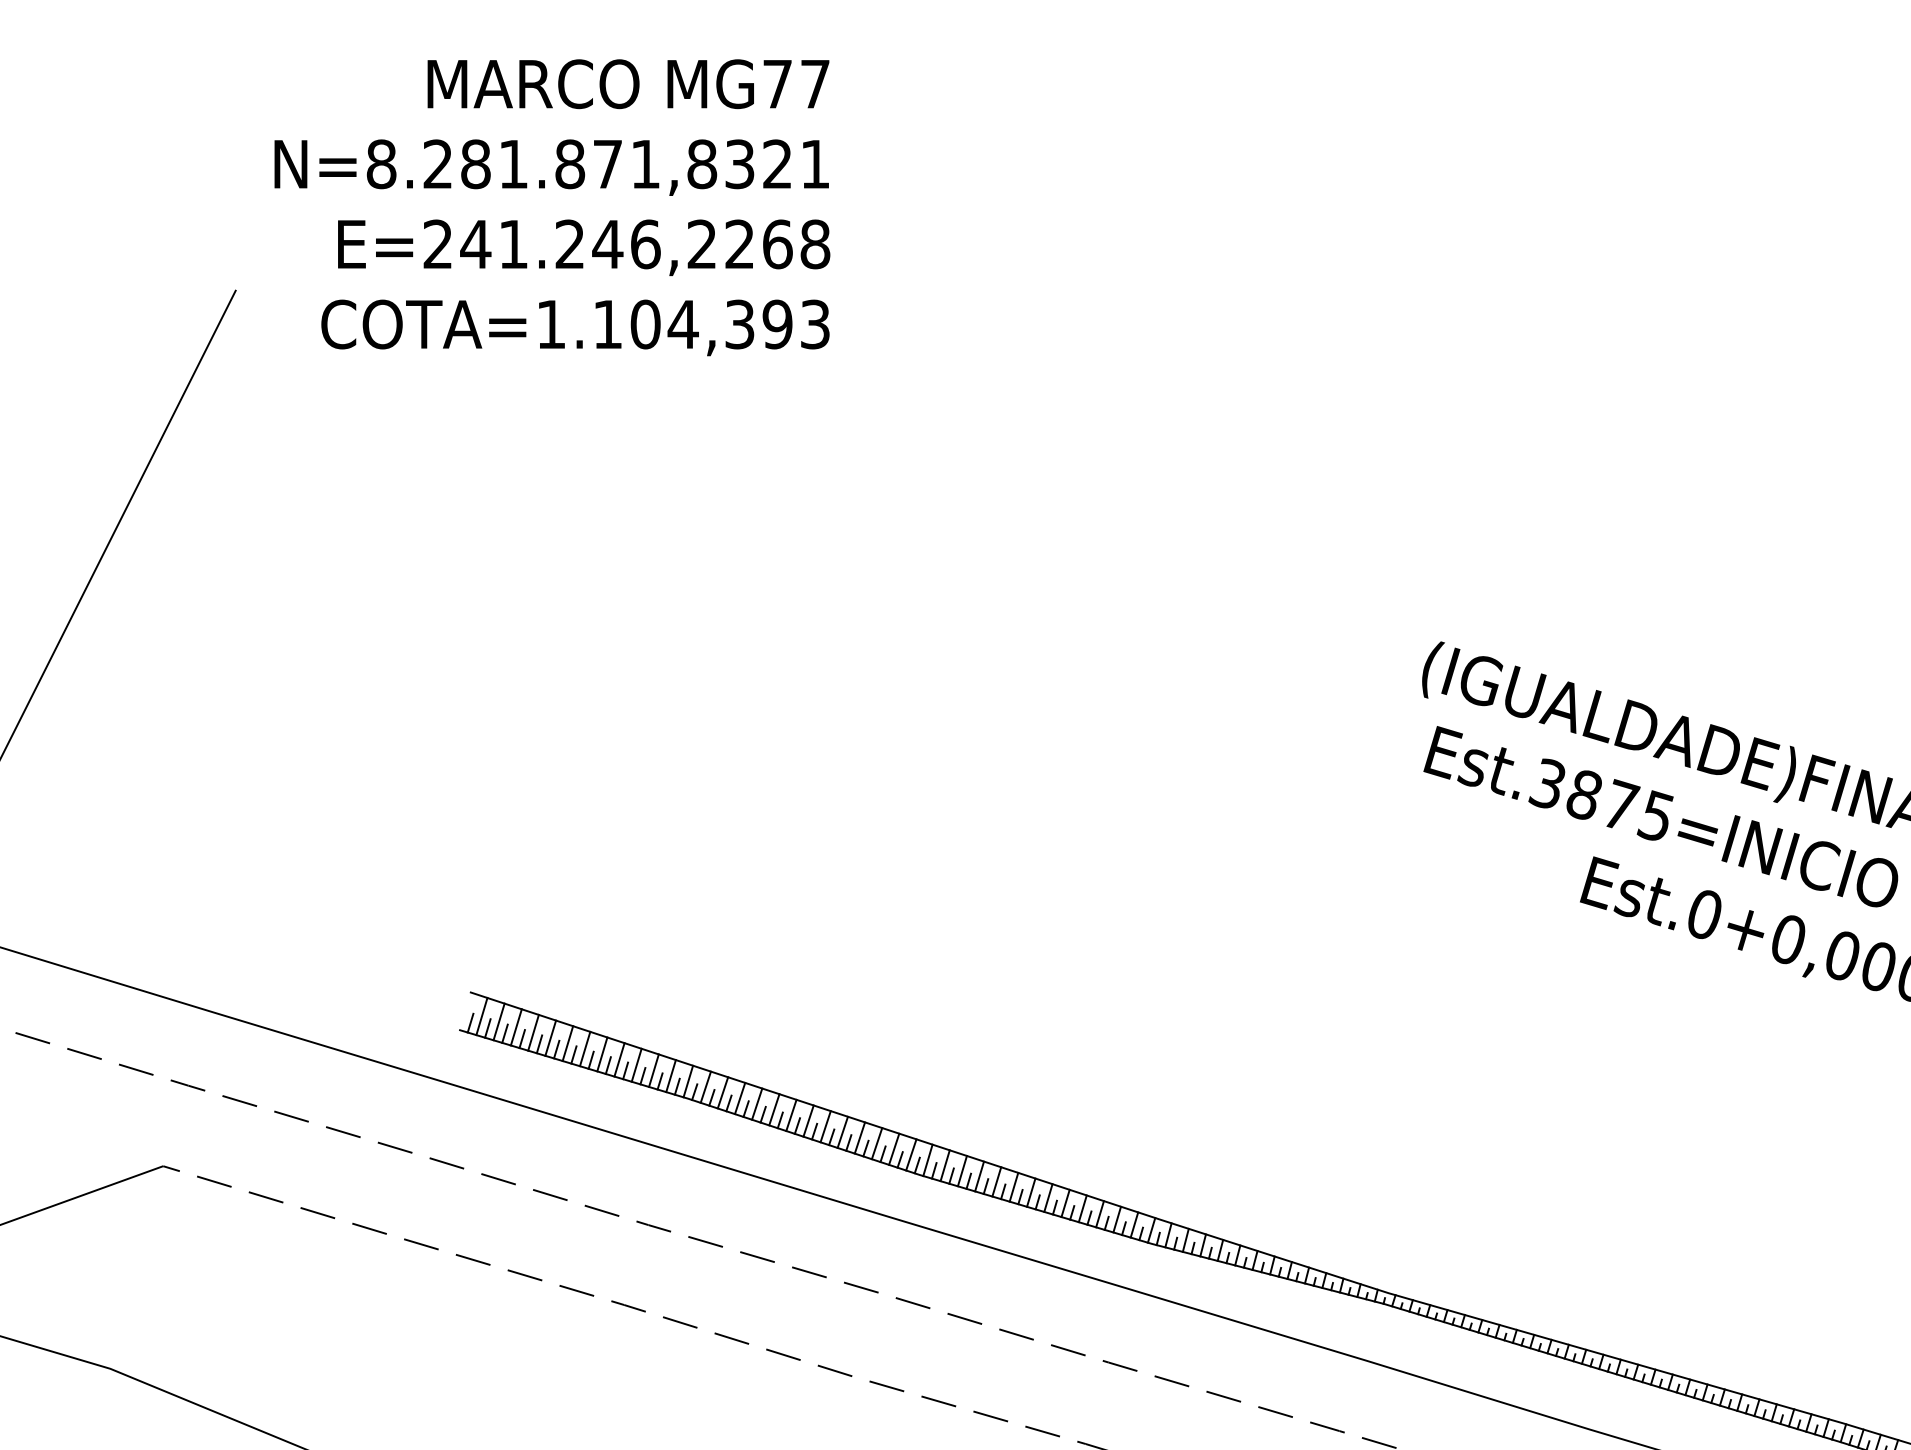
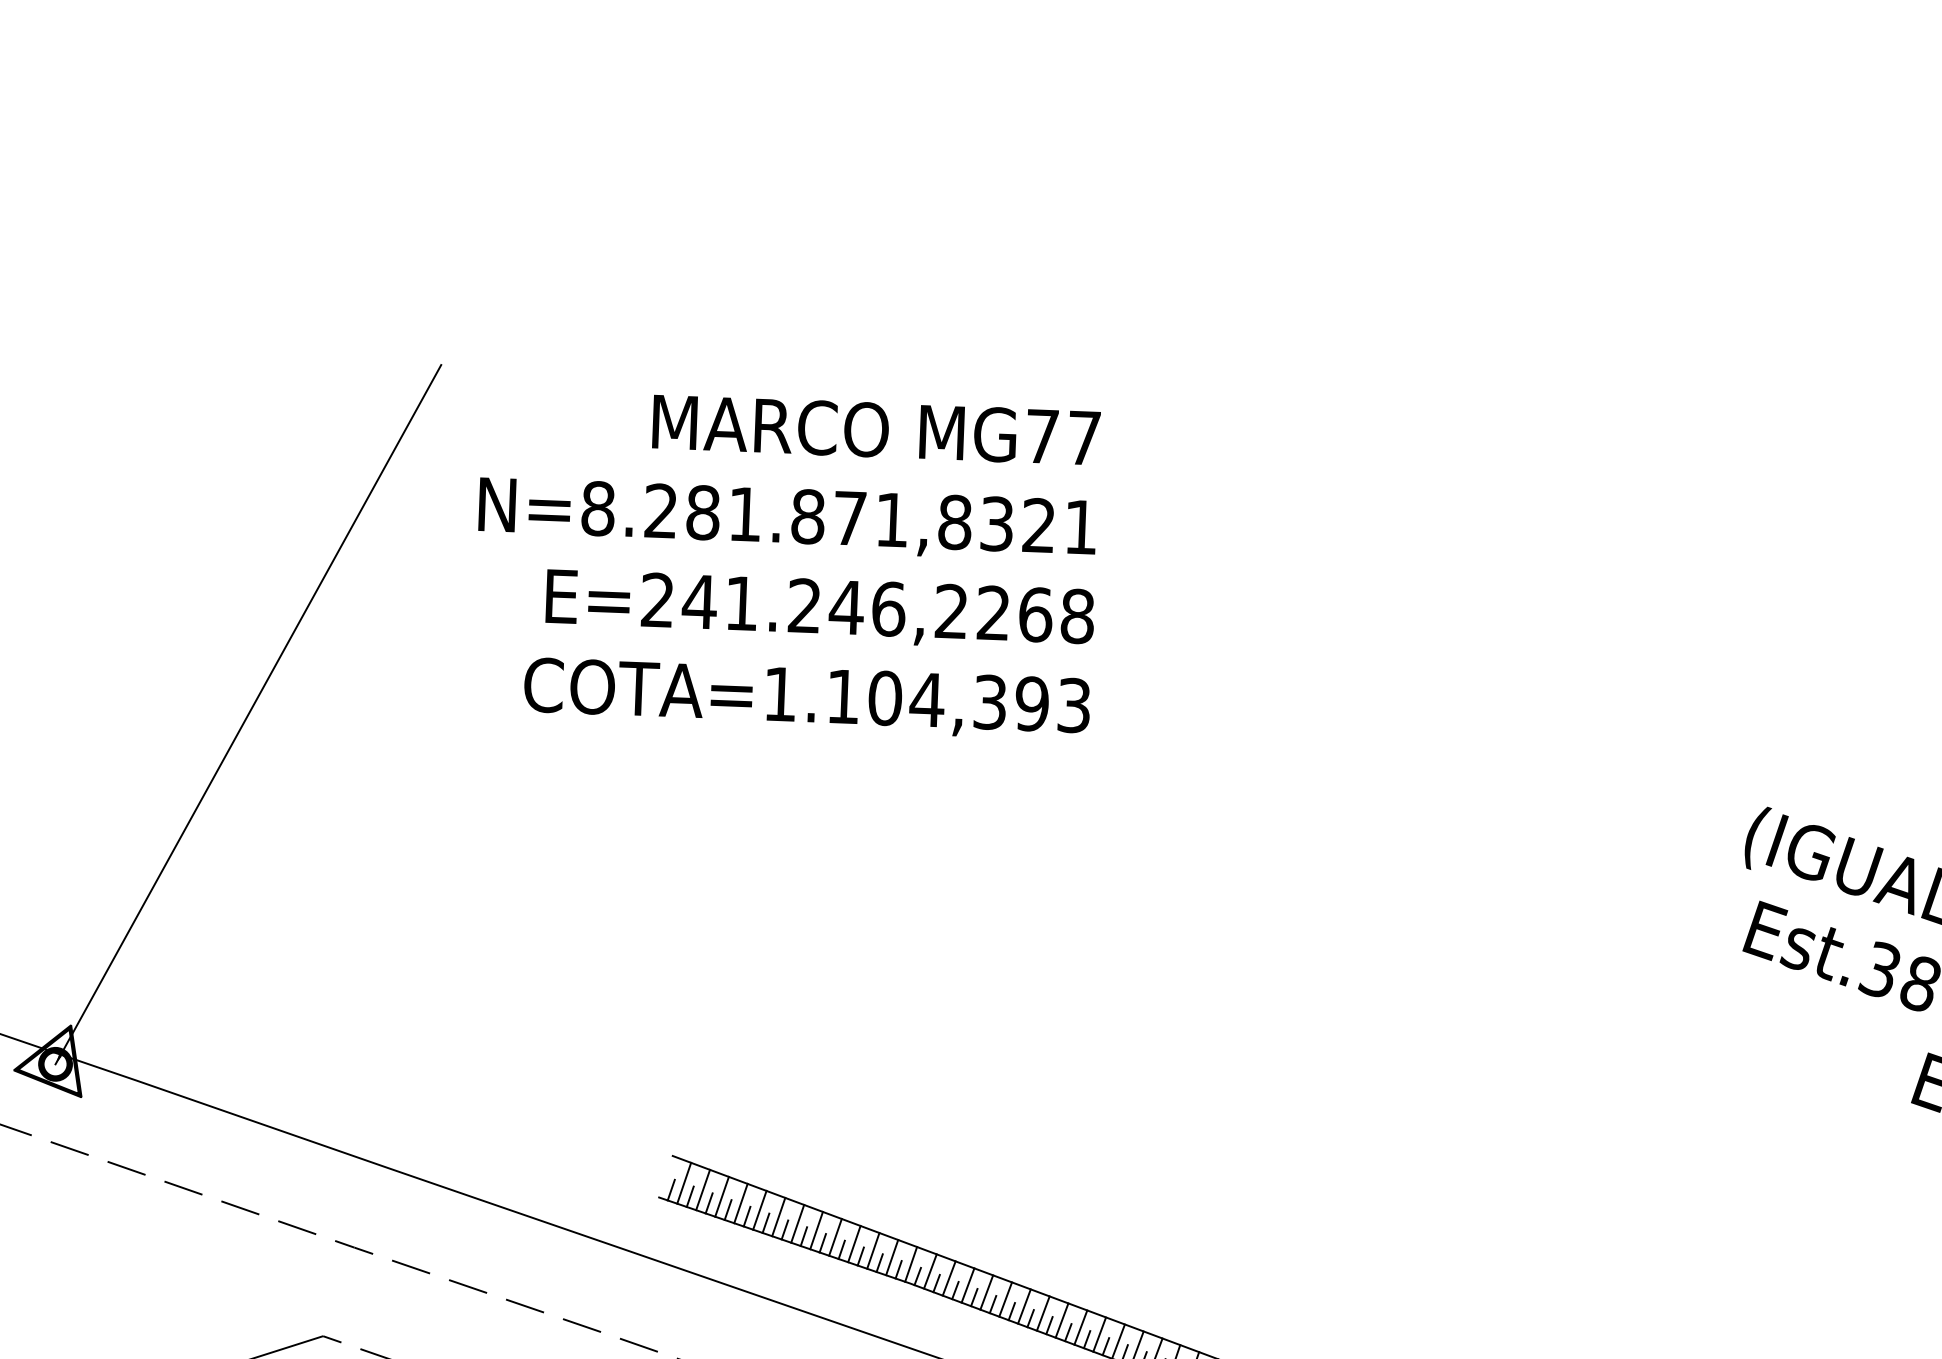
text: (552, 207) -> (786, 564), moved

